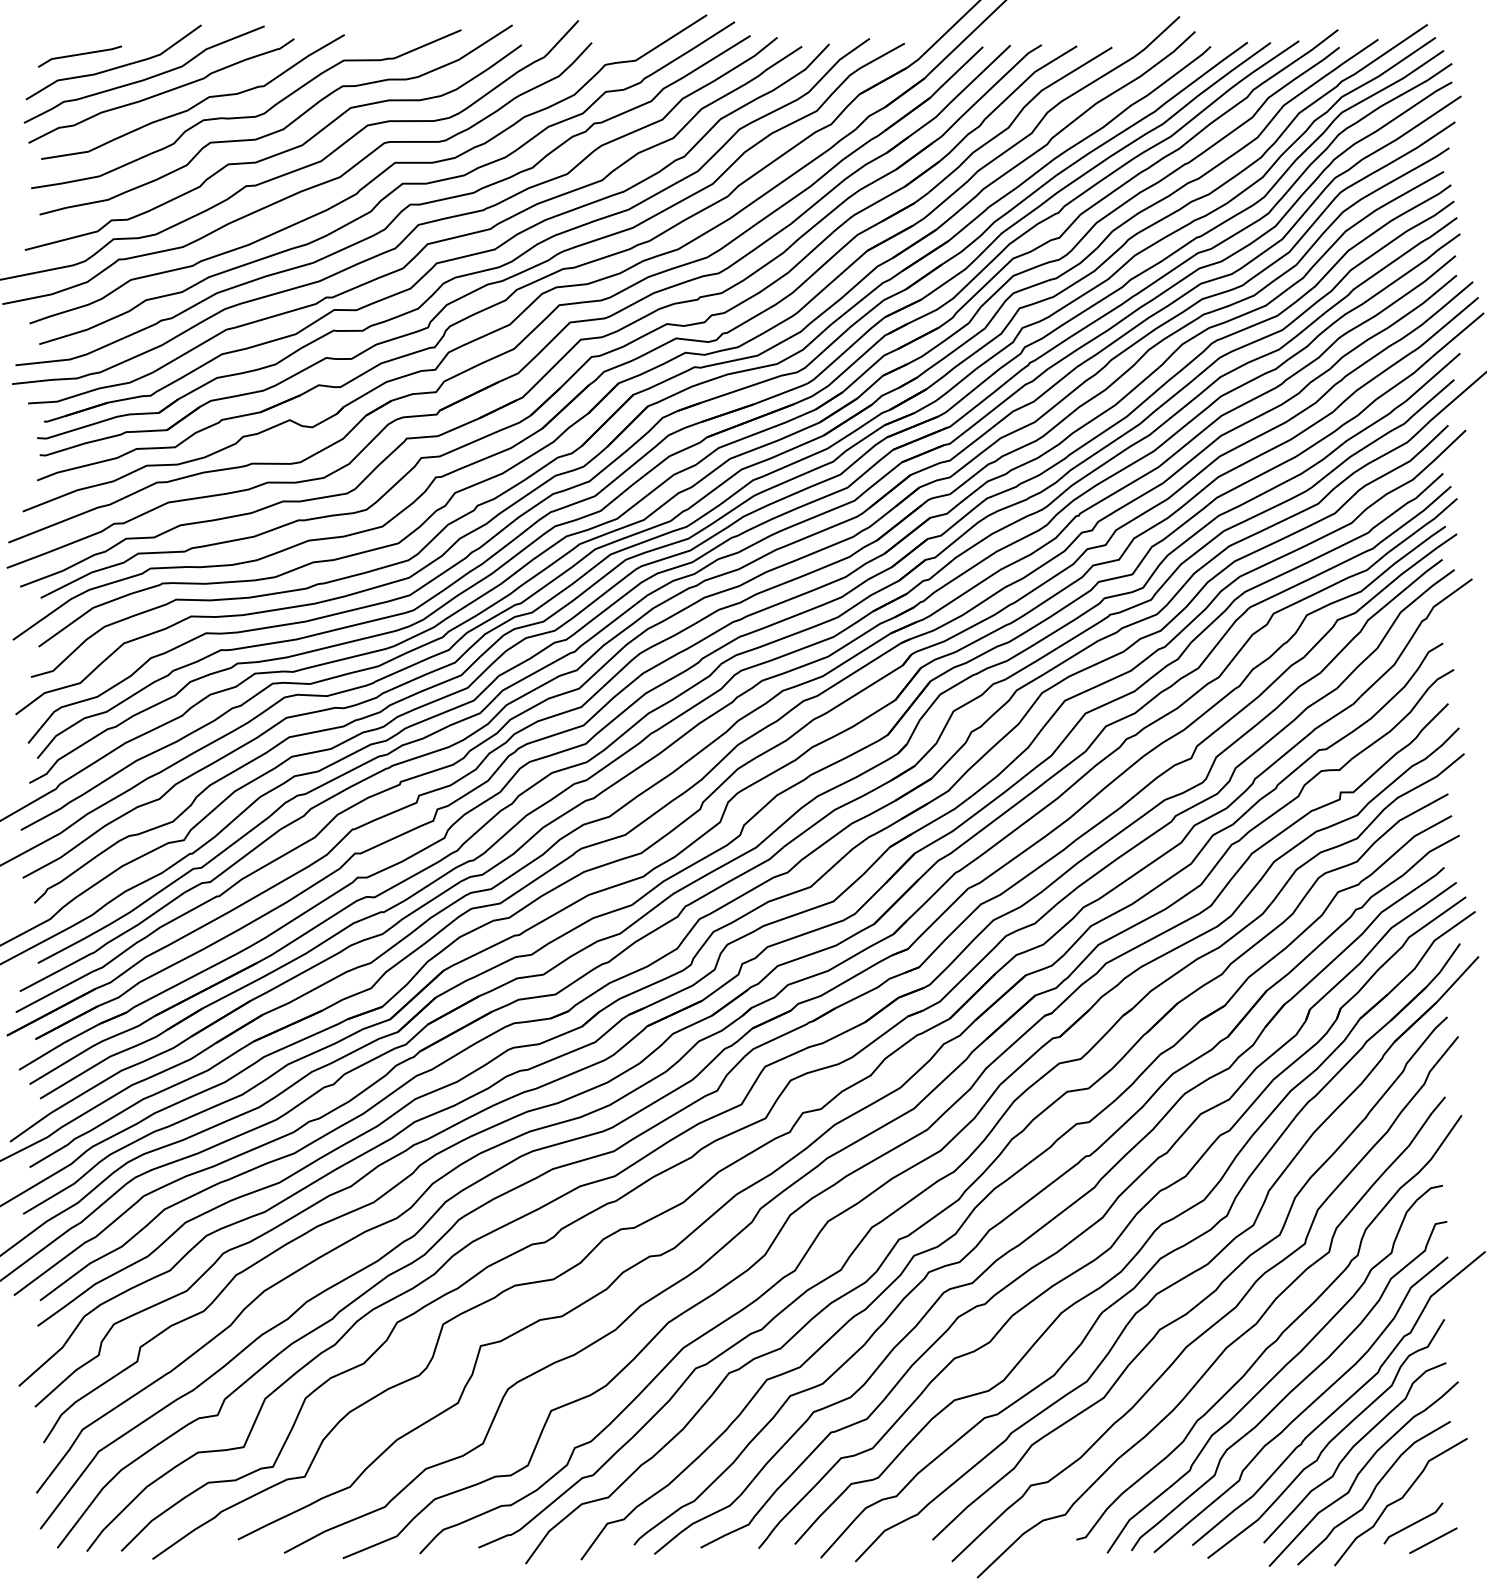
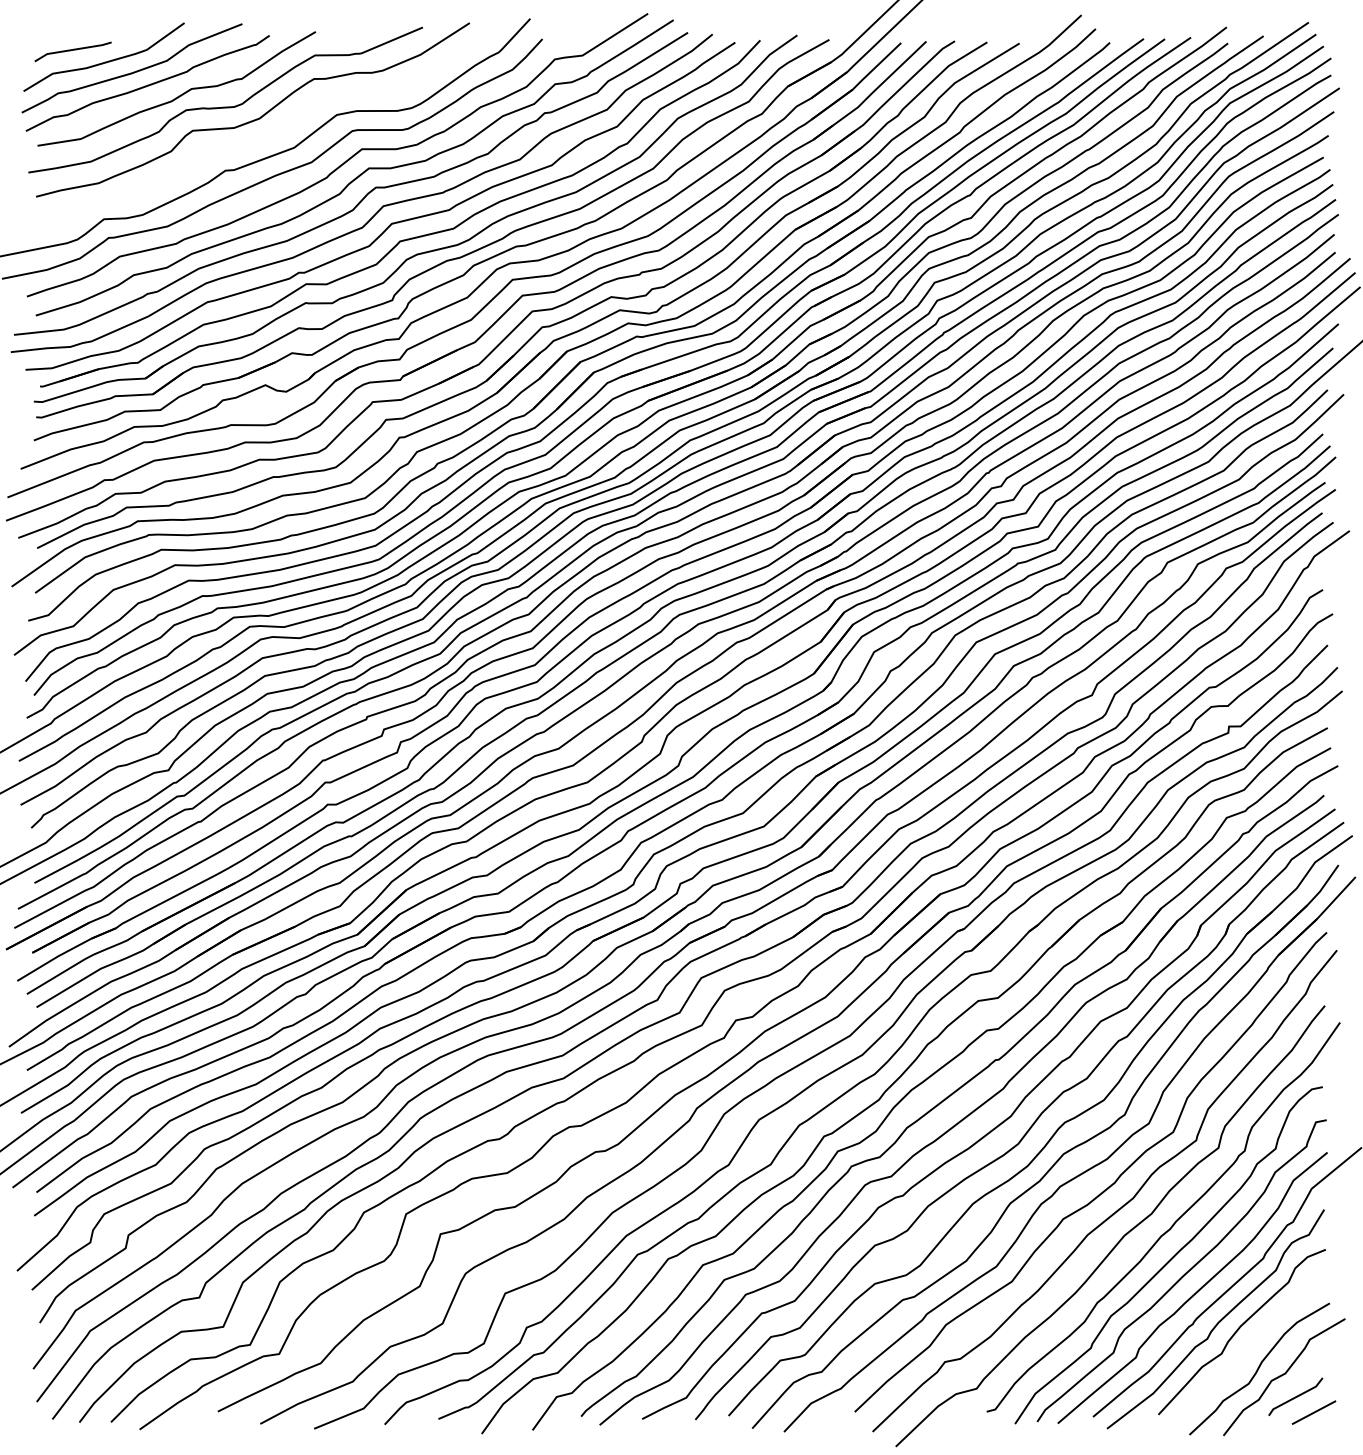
curve: (276, 153) -> (253, 140), removed
curve: (1361, 1471) -> (1248, 1349), removed

